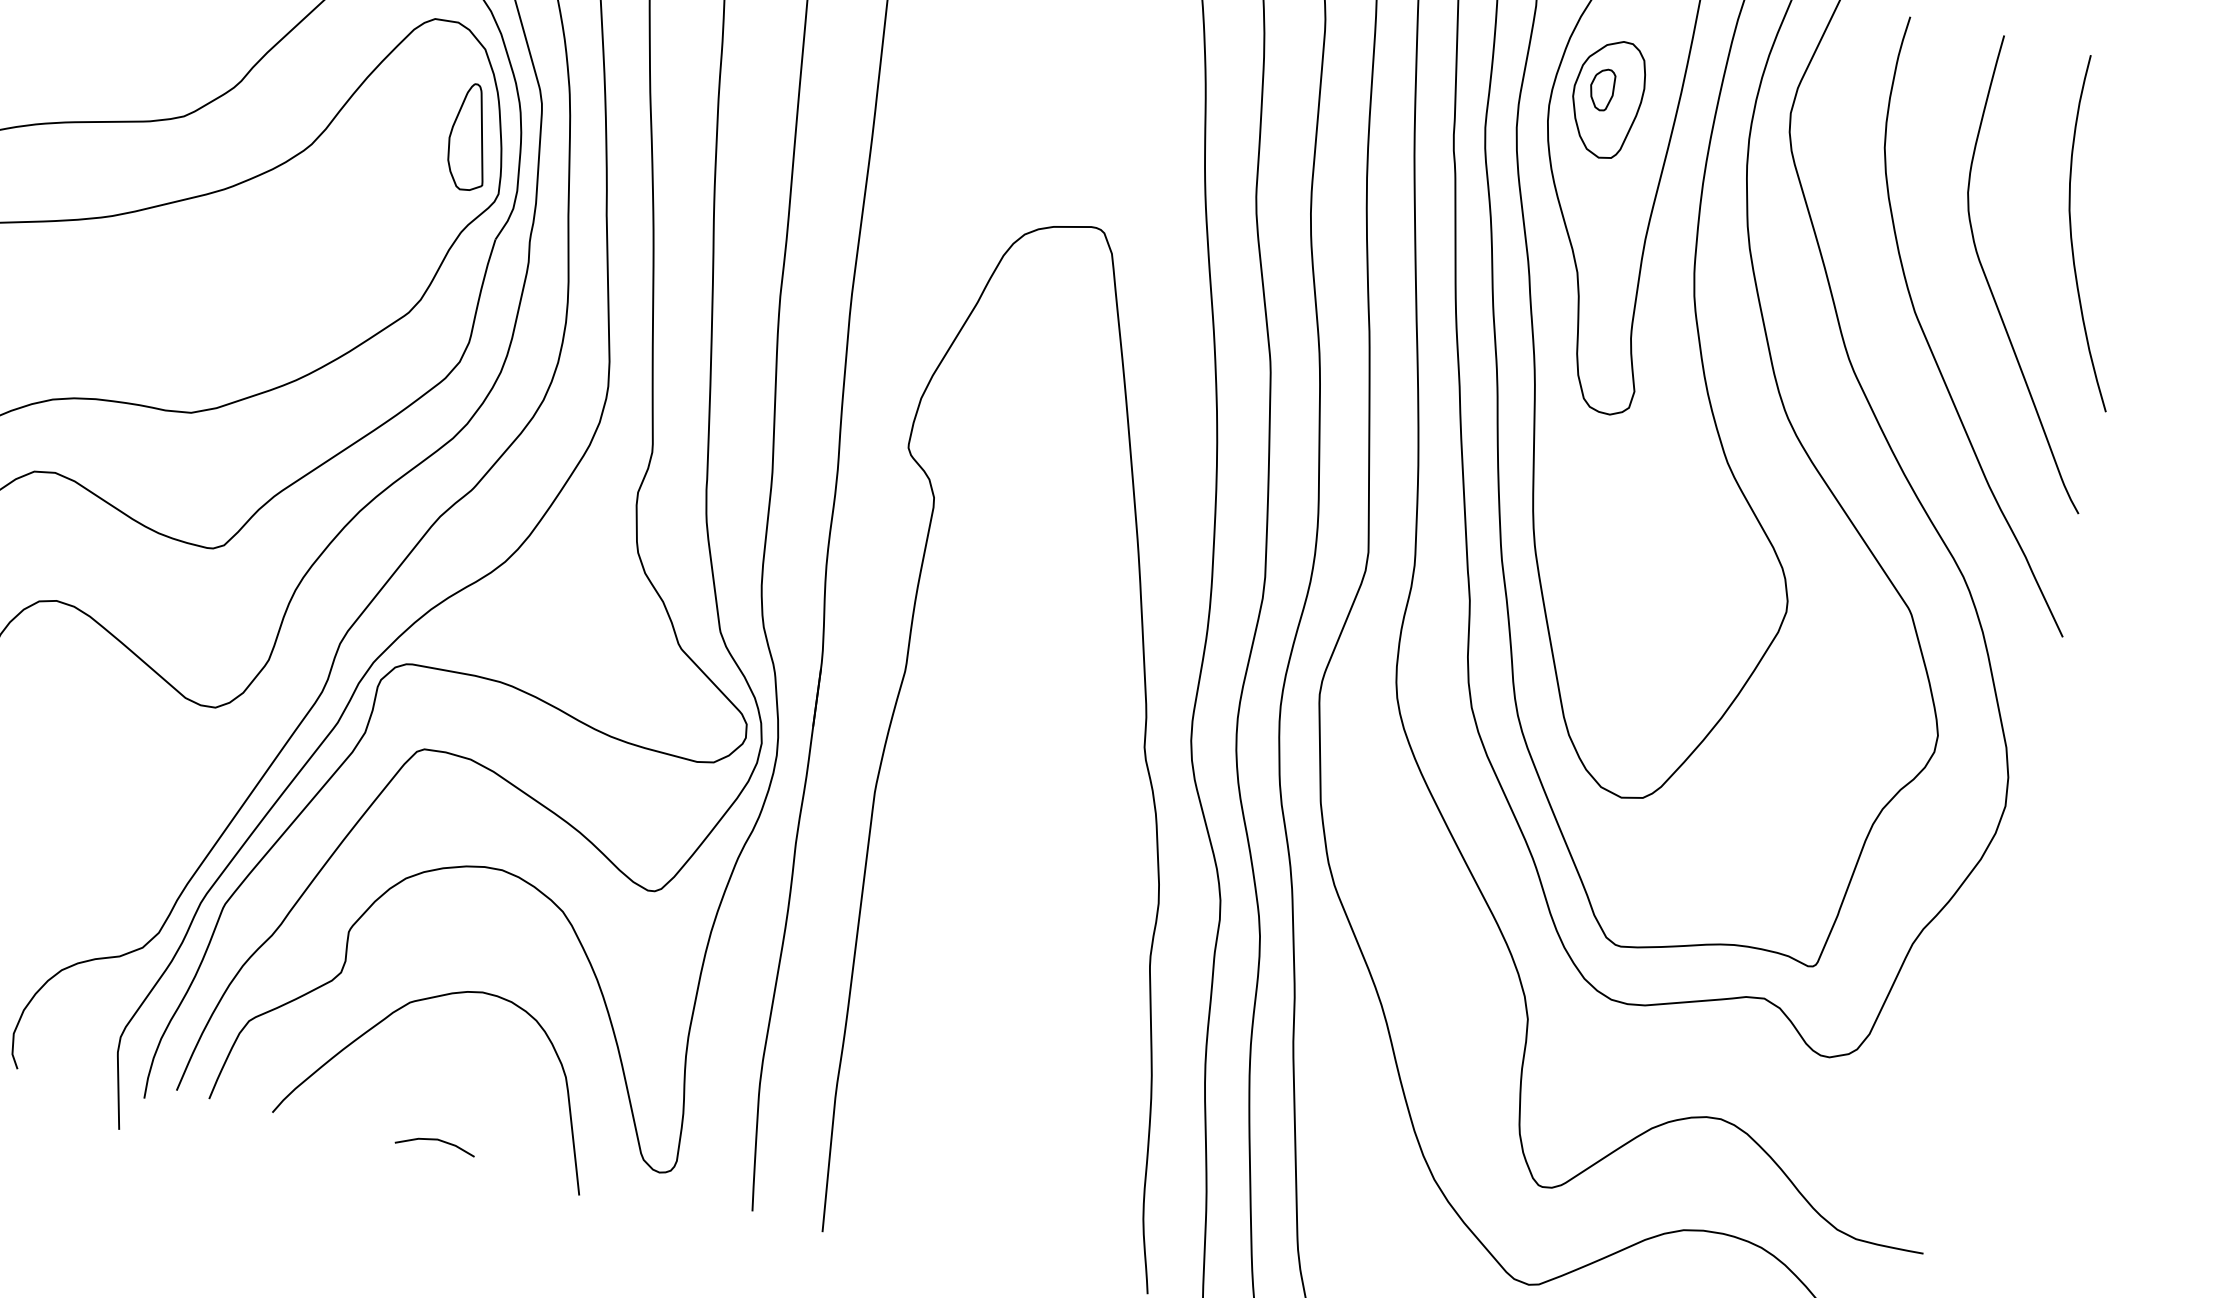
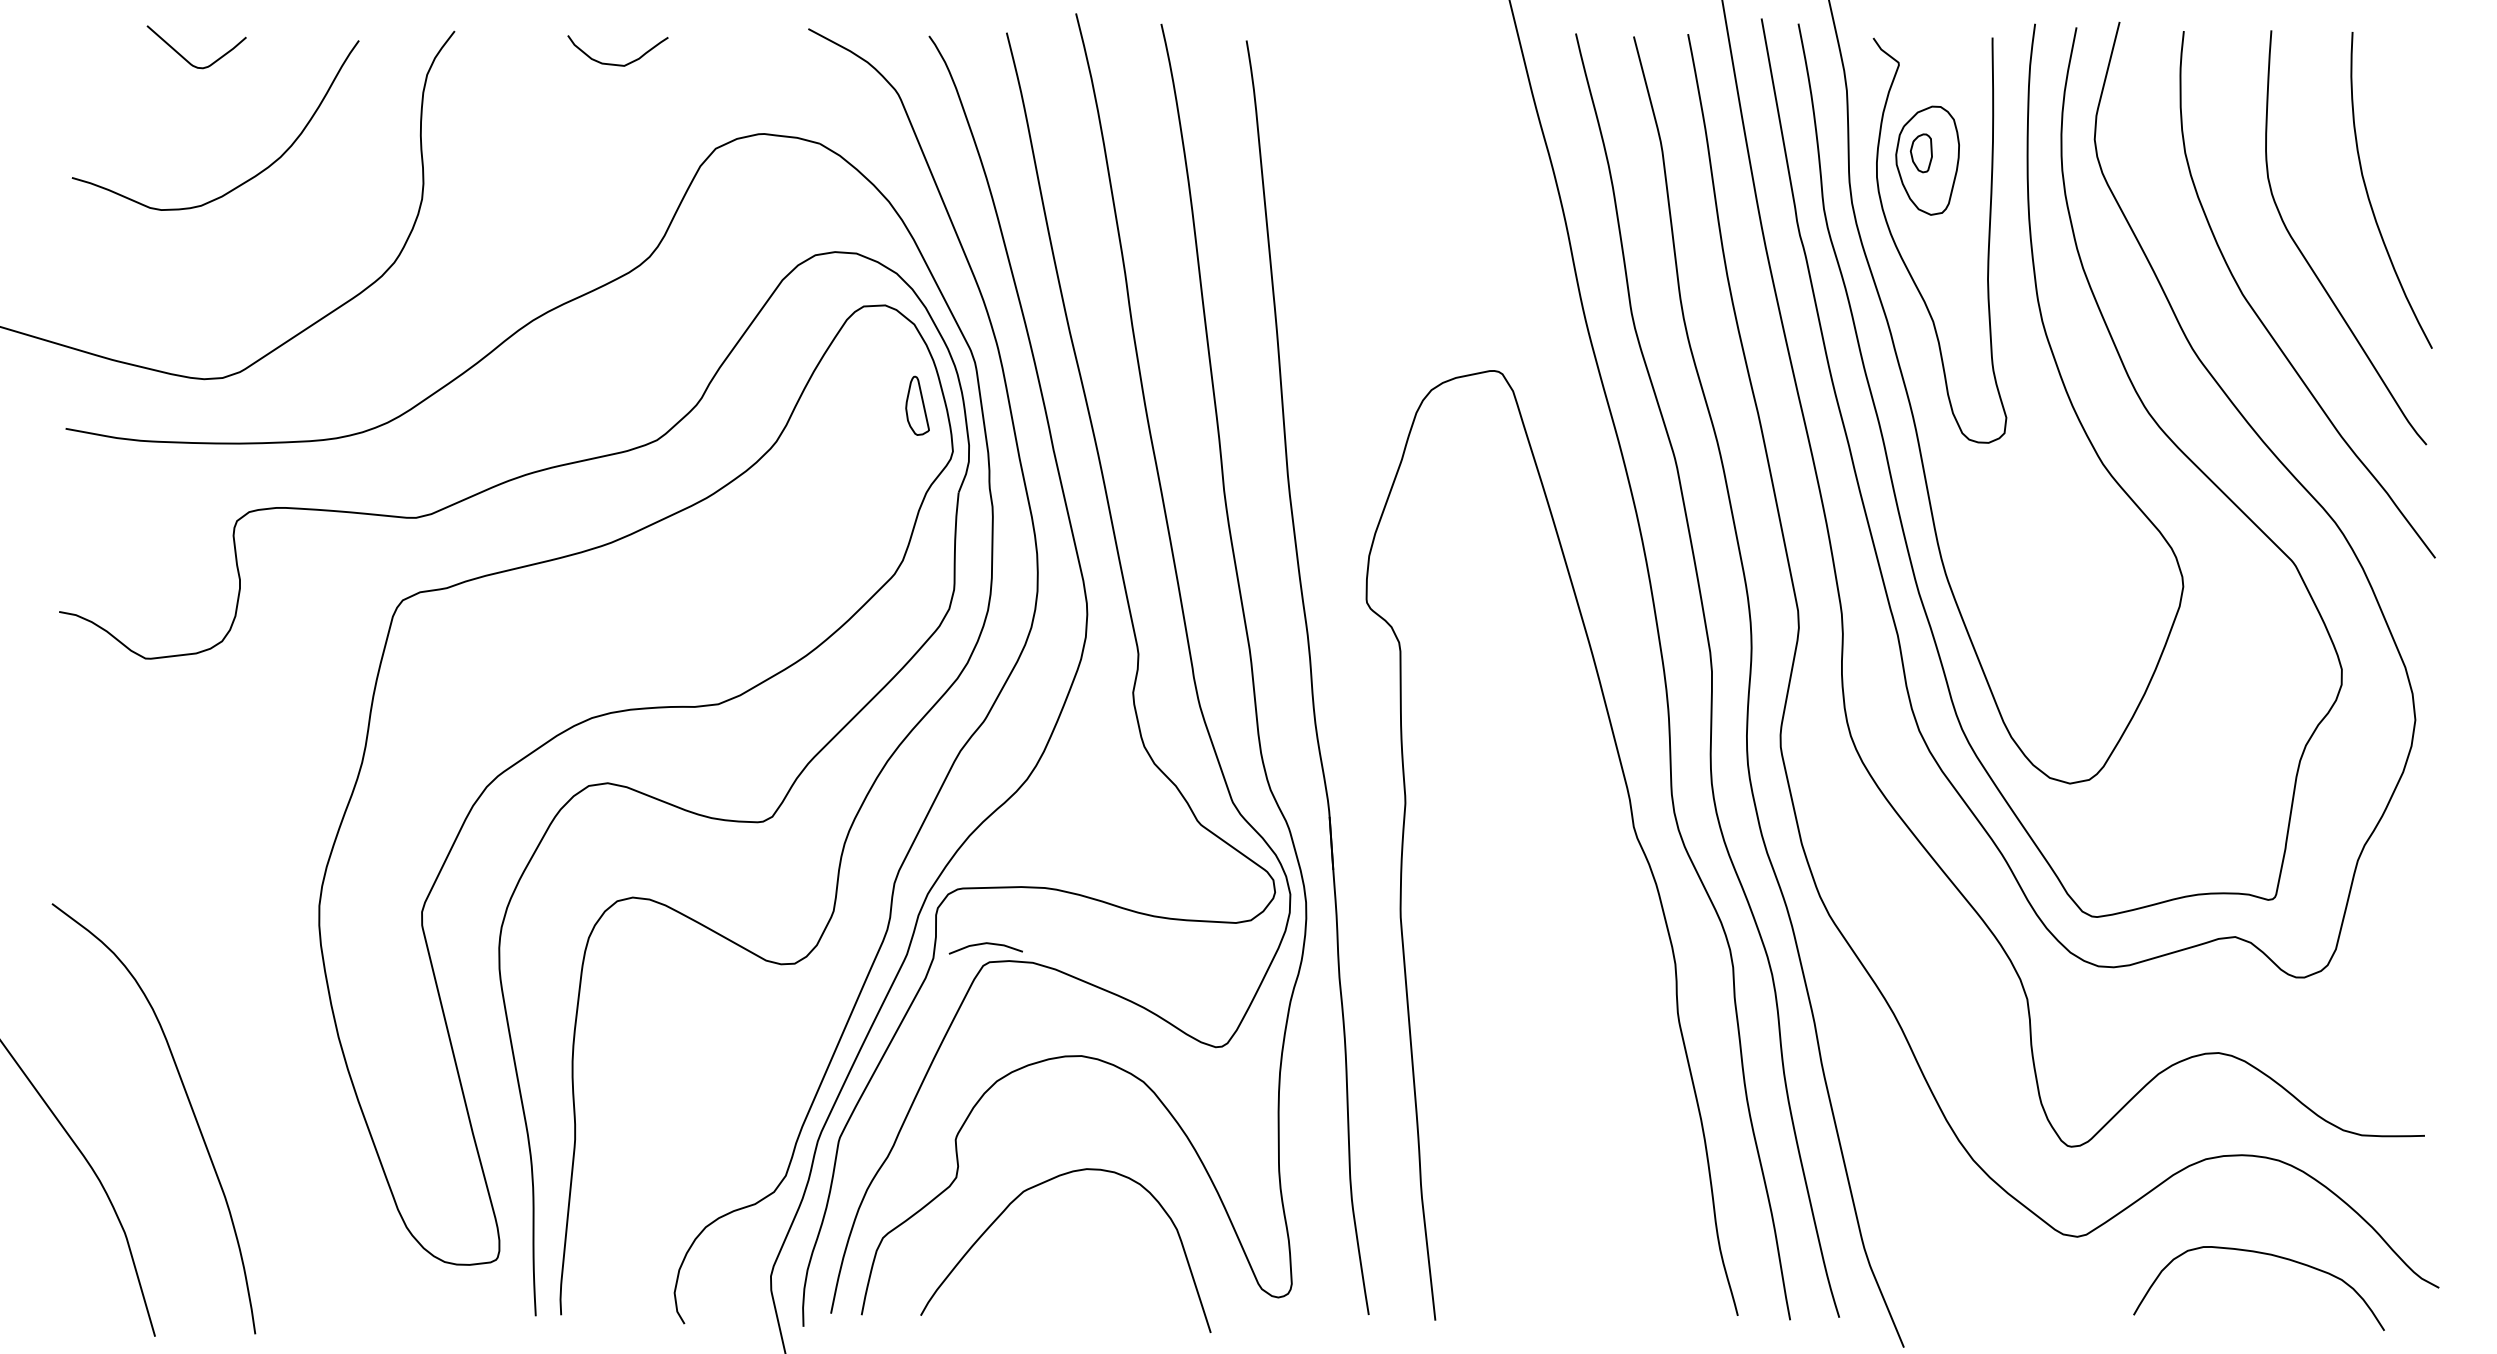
part: (470, 136) -> (917, 405), size x0.6
line: (436, 1140) -> (985, 944), moved

